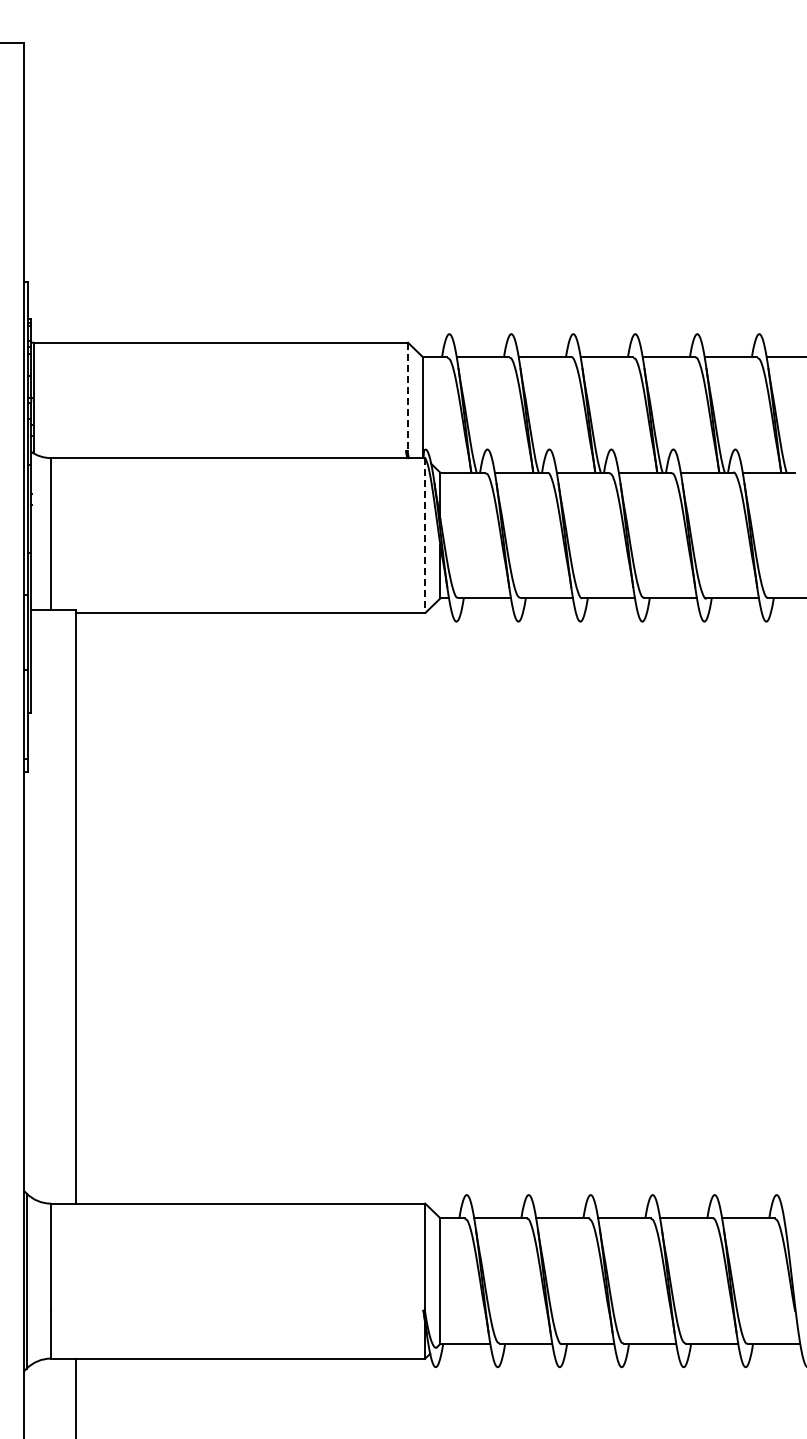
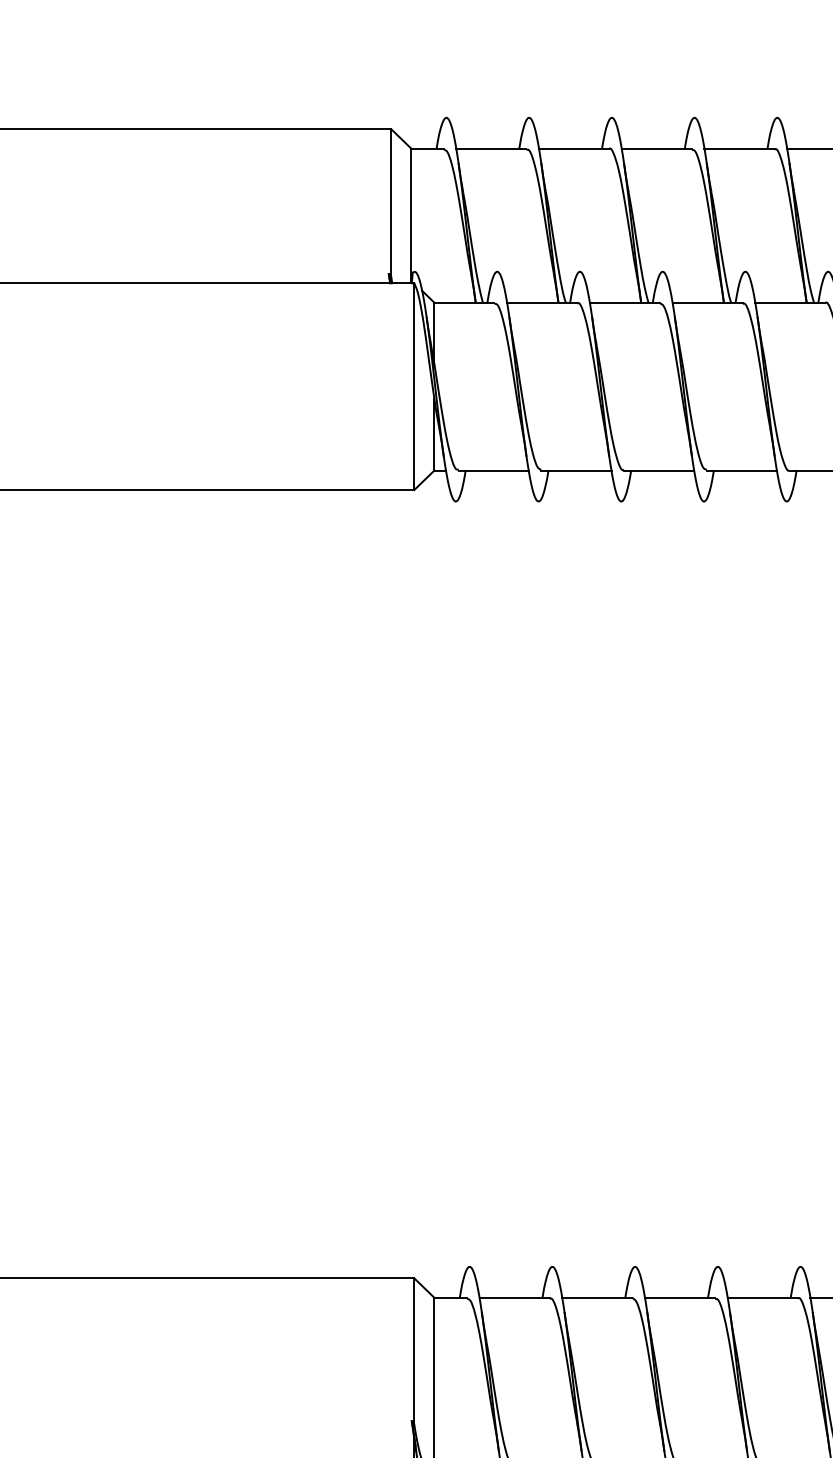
line: (408, 398) -> (391, 203), dashed -> solid
line: (425, 536) -> (414, 387), dashed -> solid

